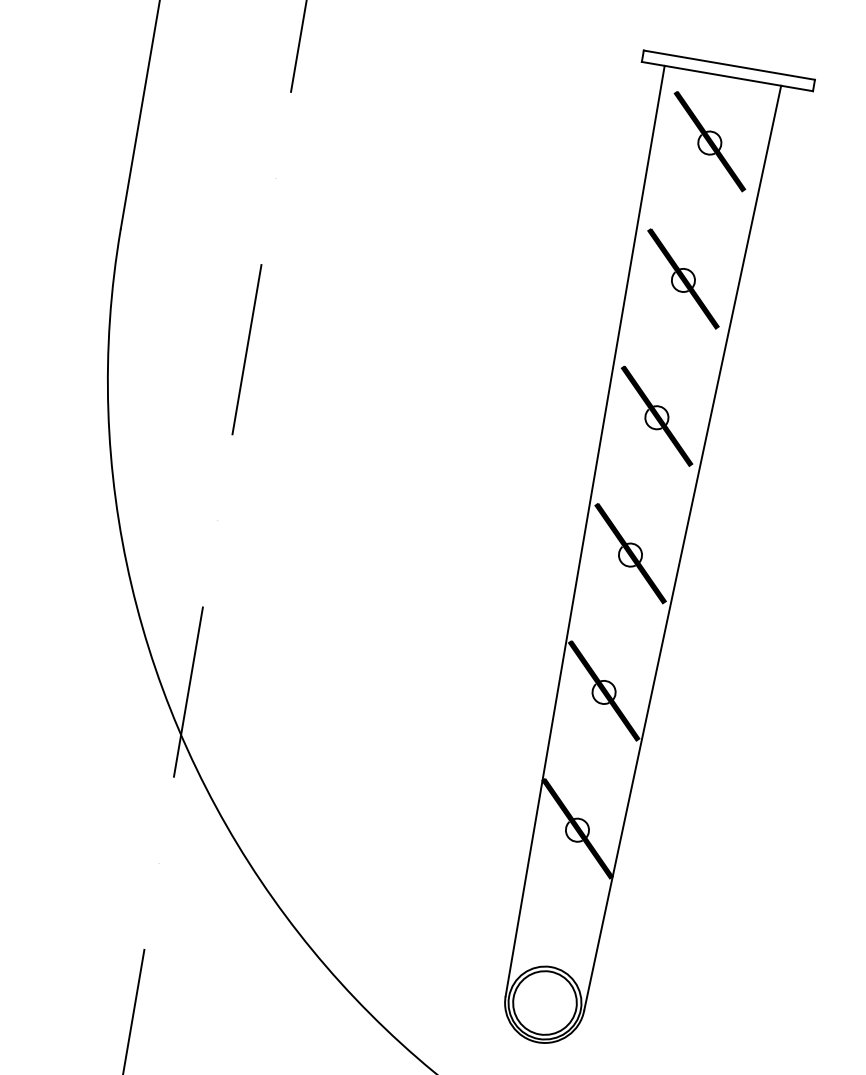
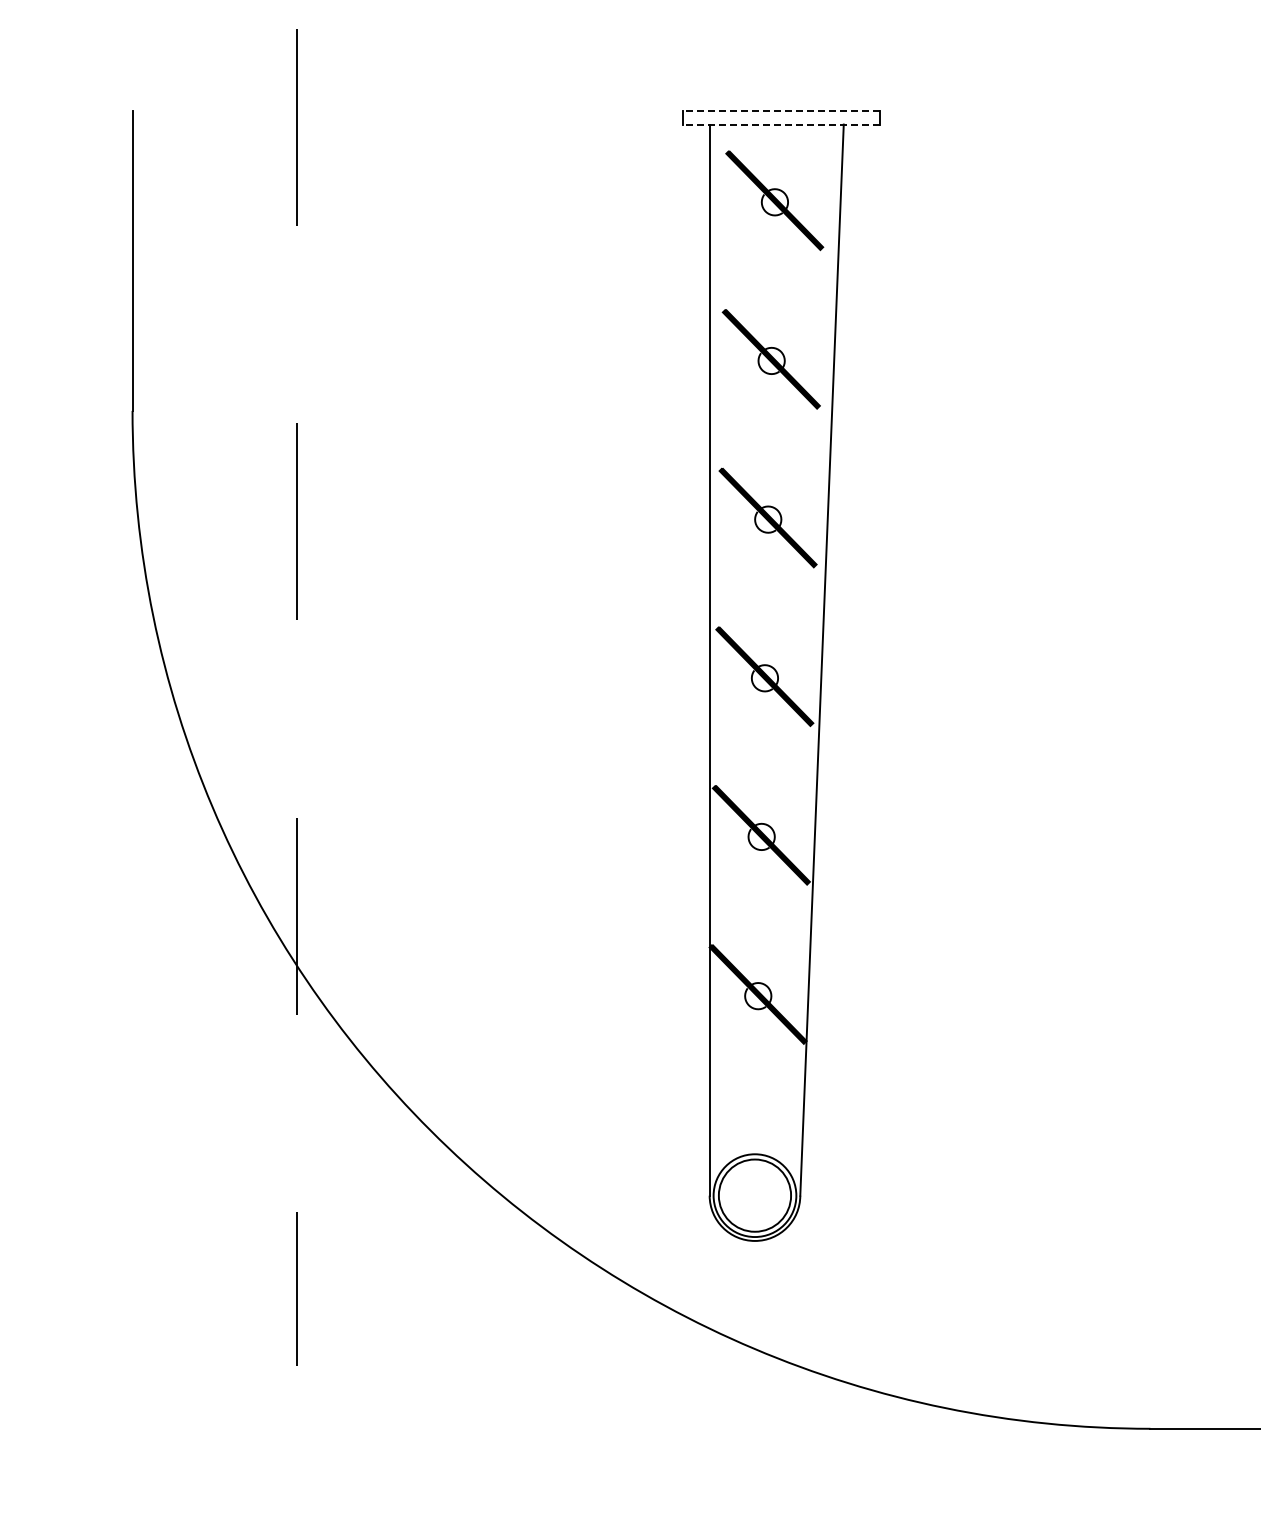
line: (729, 65) -> (781, 111), solid -> dashed
line: (727, 76) -> (781, 124), solid -> dashed

